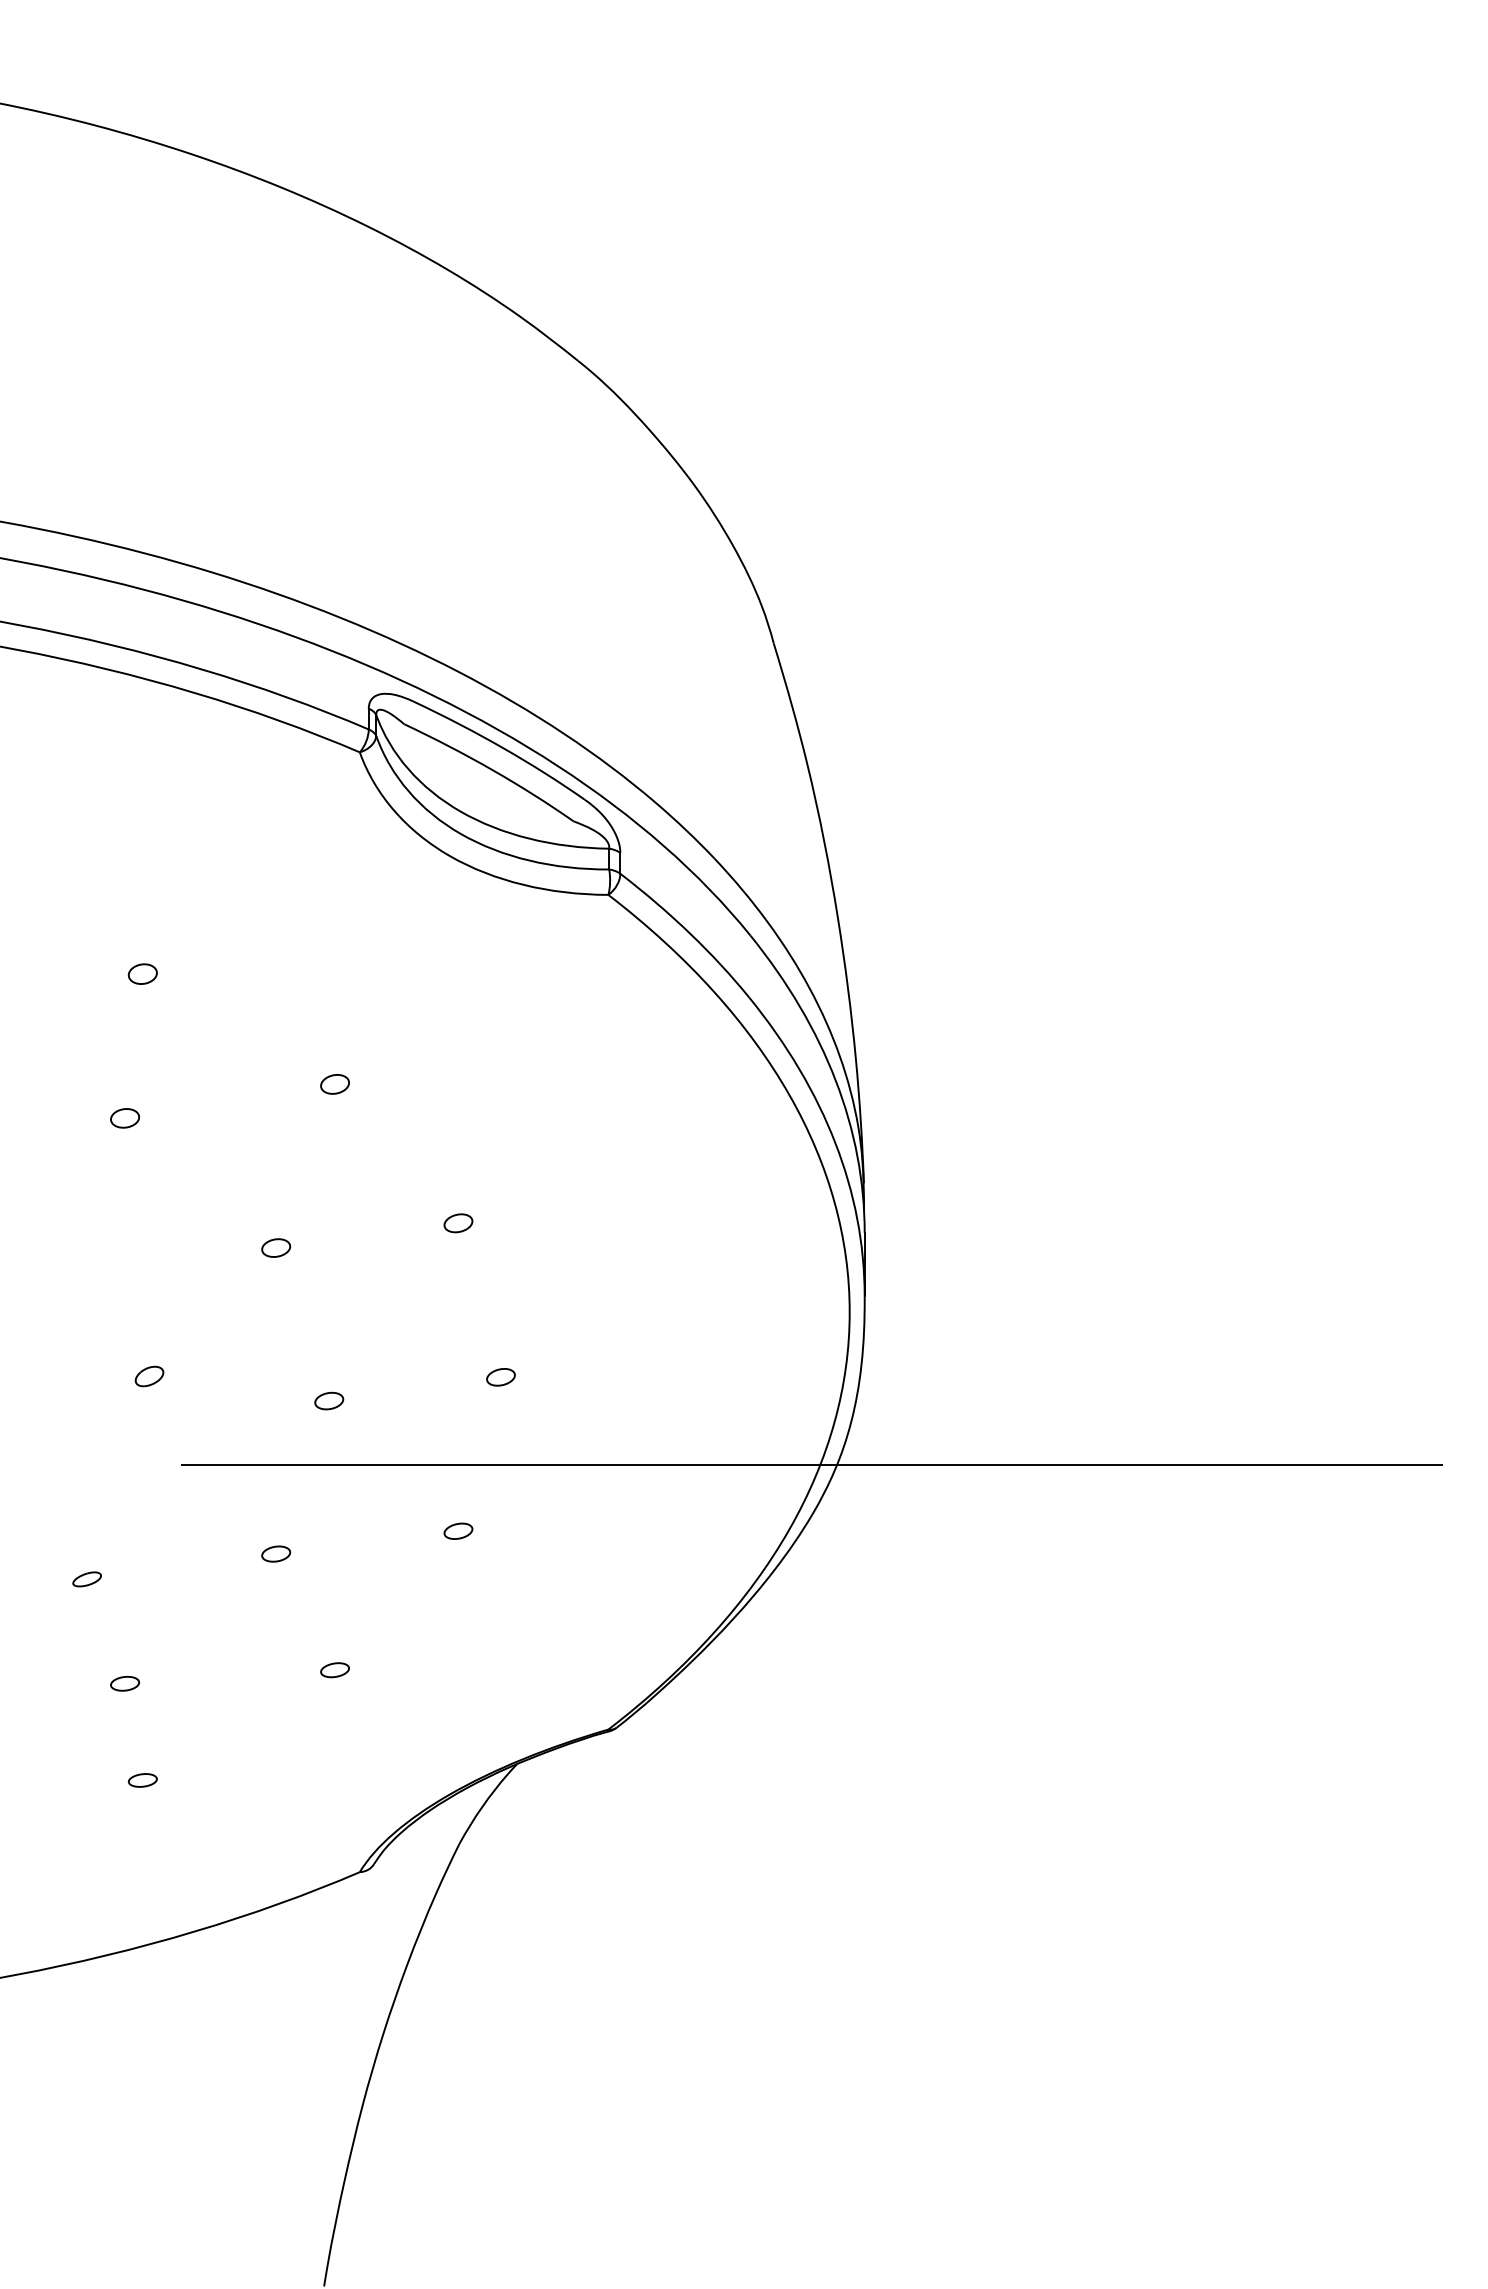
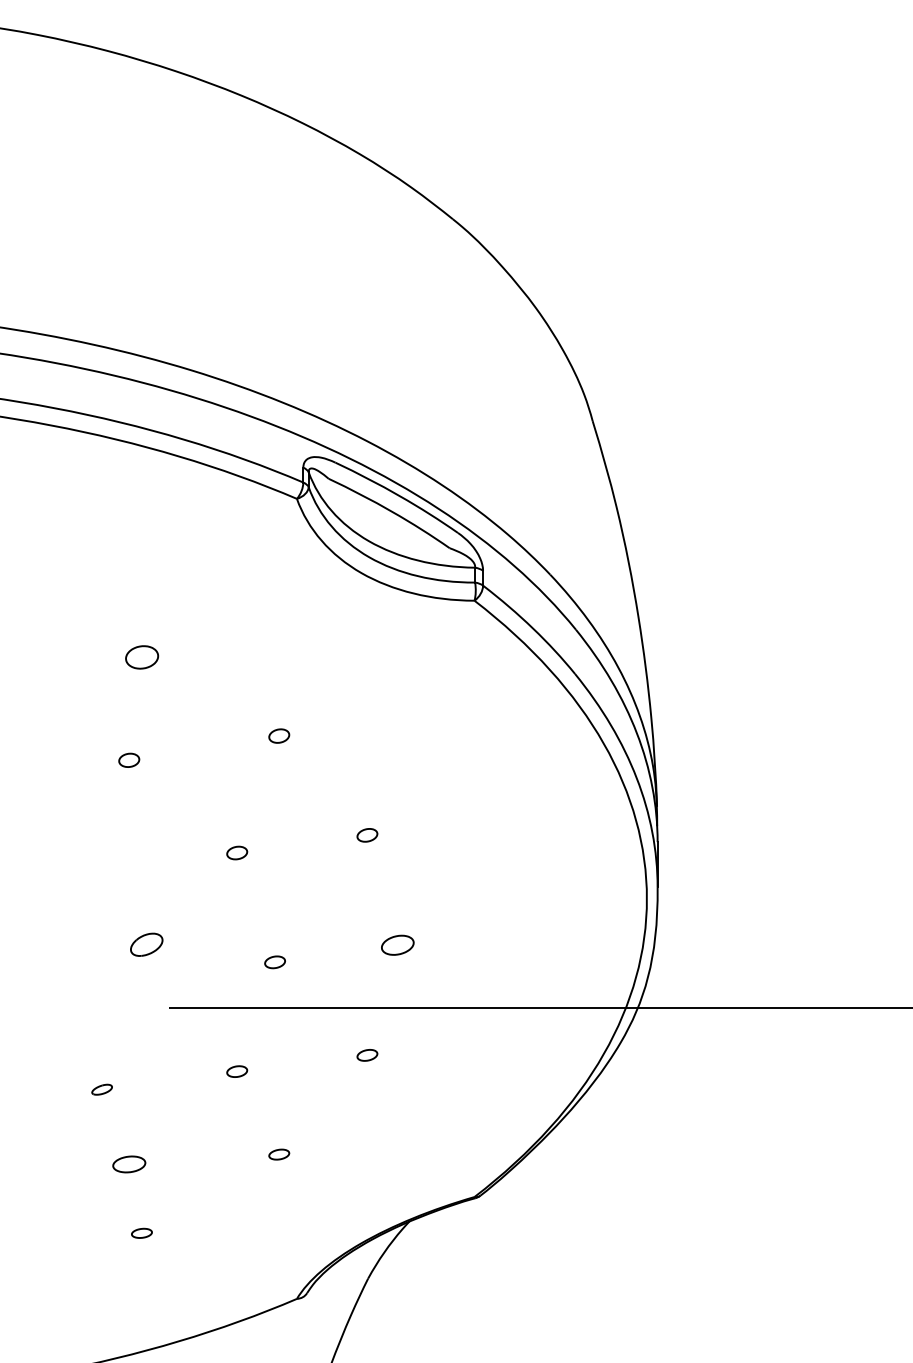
part: (142, 973) -> (141, 656), size x1.6
part: (149, 1376) -> (146, 944), size x1.6
part: (500, 1377) -> (397, 945), size x1.6
part: (124, 1683) -> (128, 1164), size x1.6

